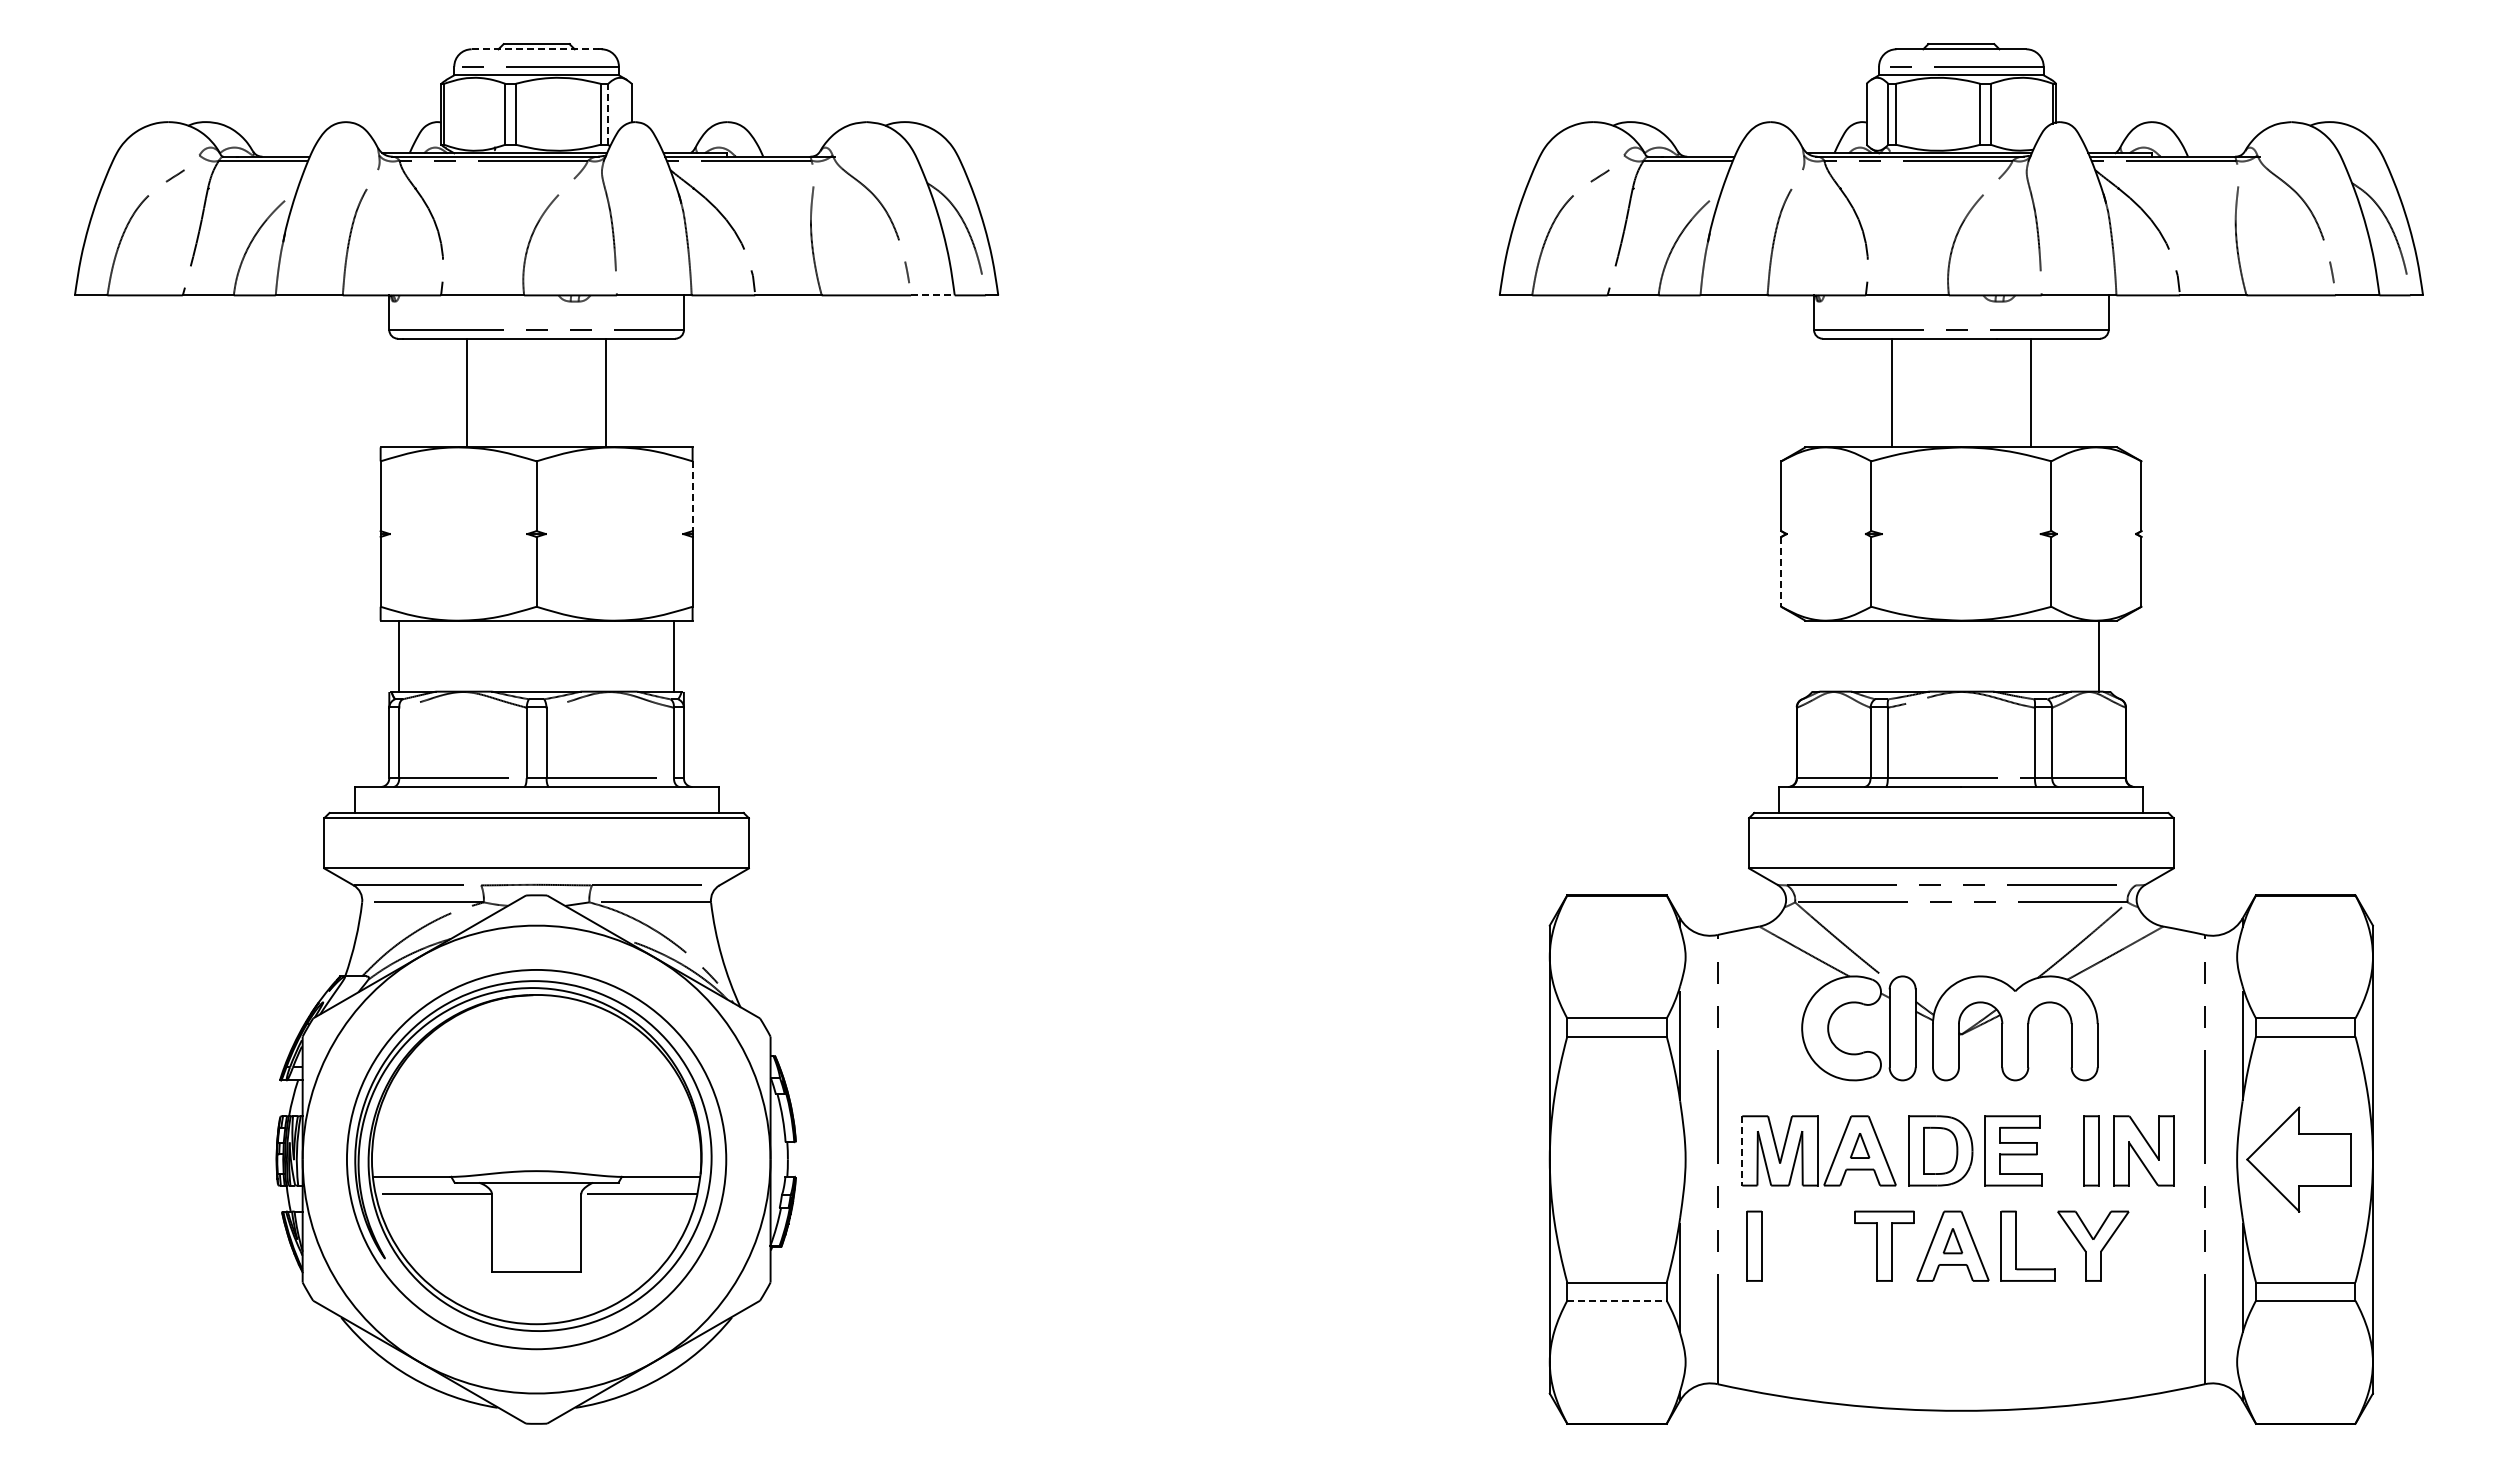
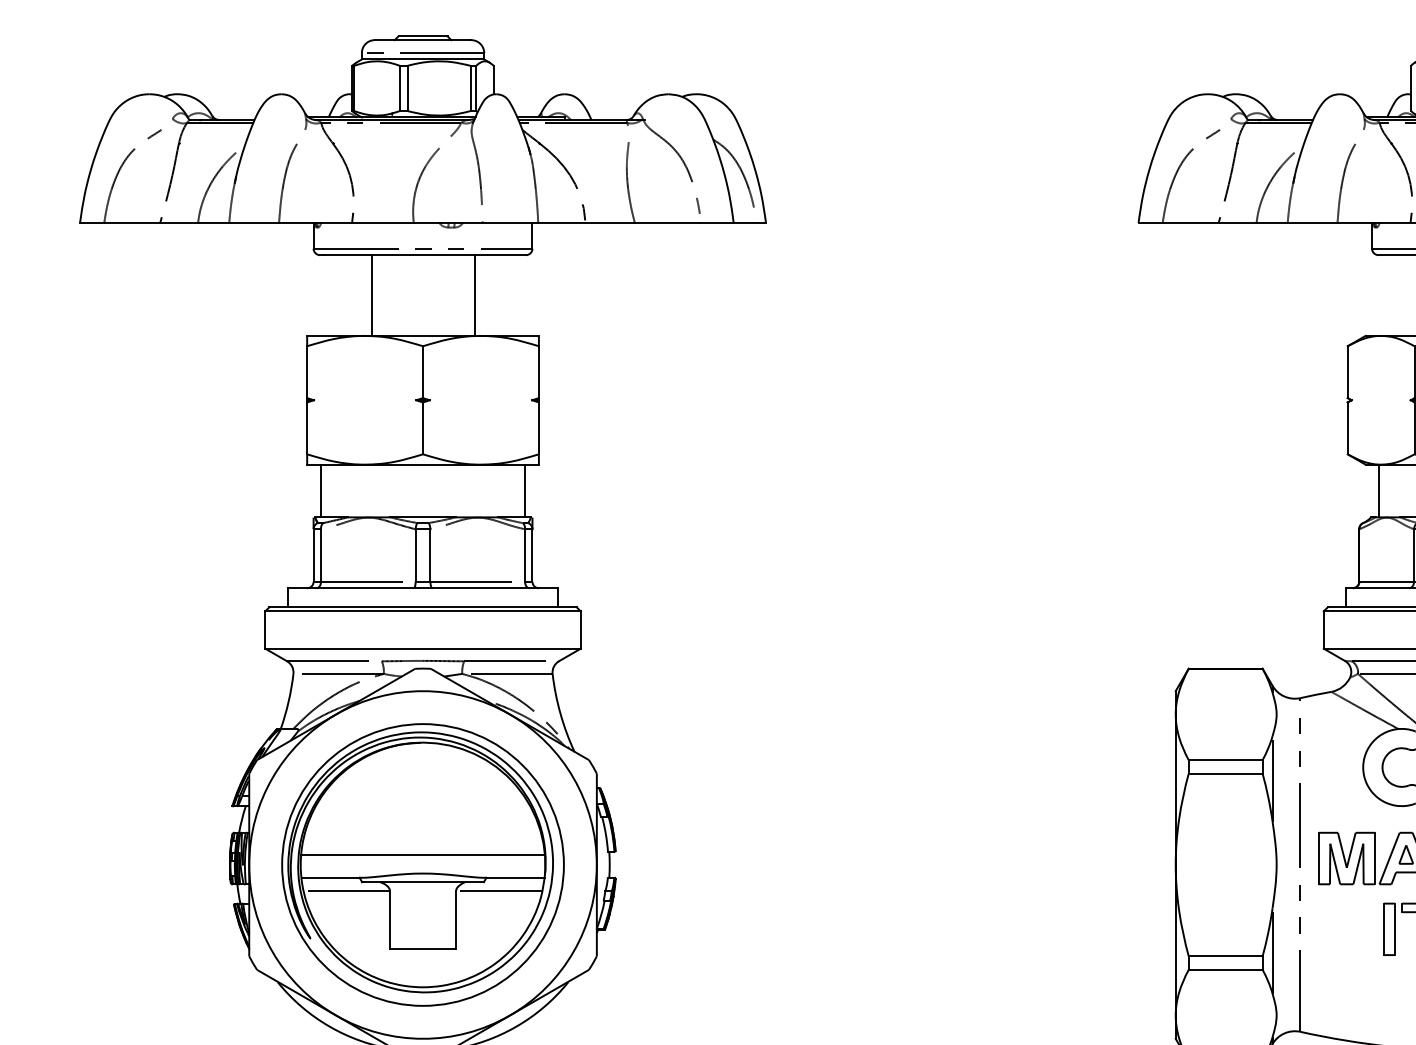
line: (535, 49) -> (422, 40), dashed -> solid
line: (608, 113) -> (476, 87), dashed -> solid
line: (932, 295) -> (717, 223), dashed -> solid
line: (692, 496) -> (538, 372), dashed -> solid
line: (1781, 571) -> (1347, 428), dashed -> solid
line: (1823, 655) -> (1379, 490), added
line: (536, 1145) -> (422, 854), added
line: (1742, 1150) -> (1318, 858), dashed -> solid
part: (1754, 1245) -> (1389, 928), moved
line: (1617, 1300) -> (1226, 969), dashed -> solid

